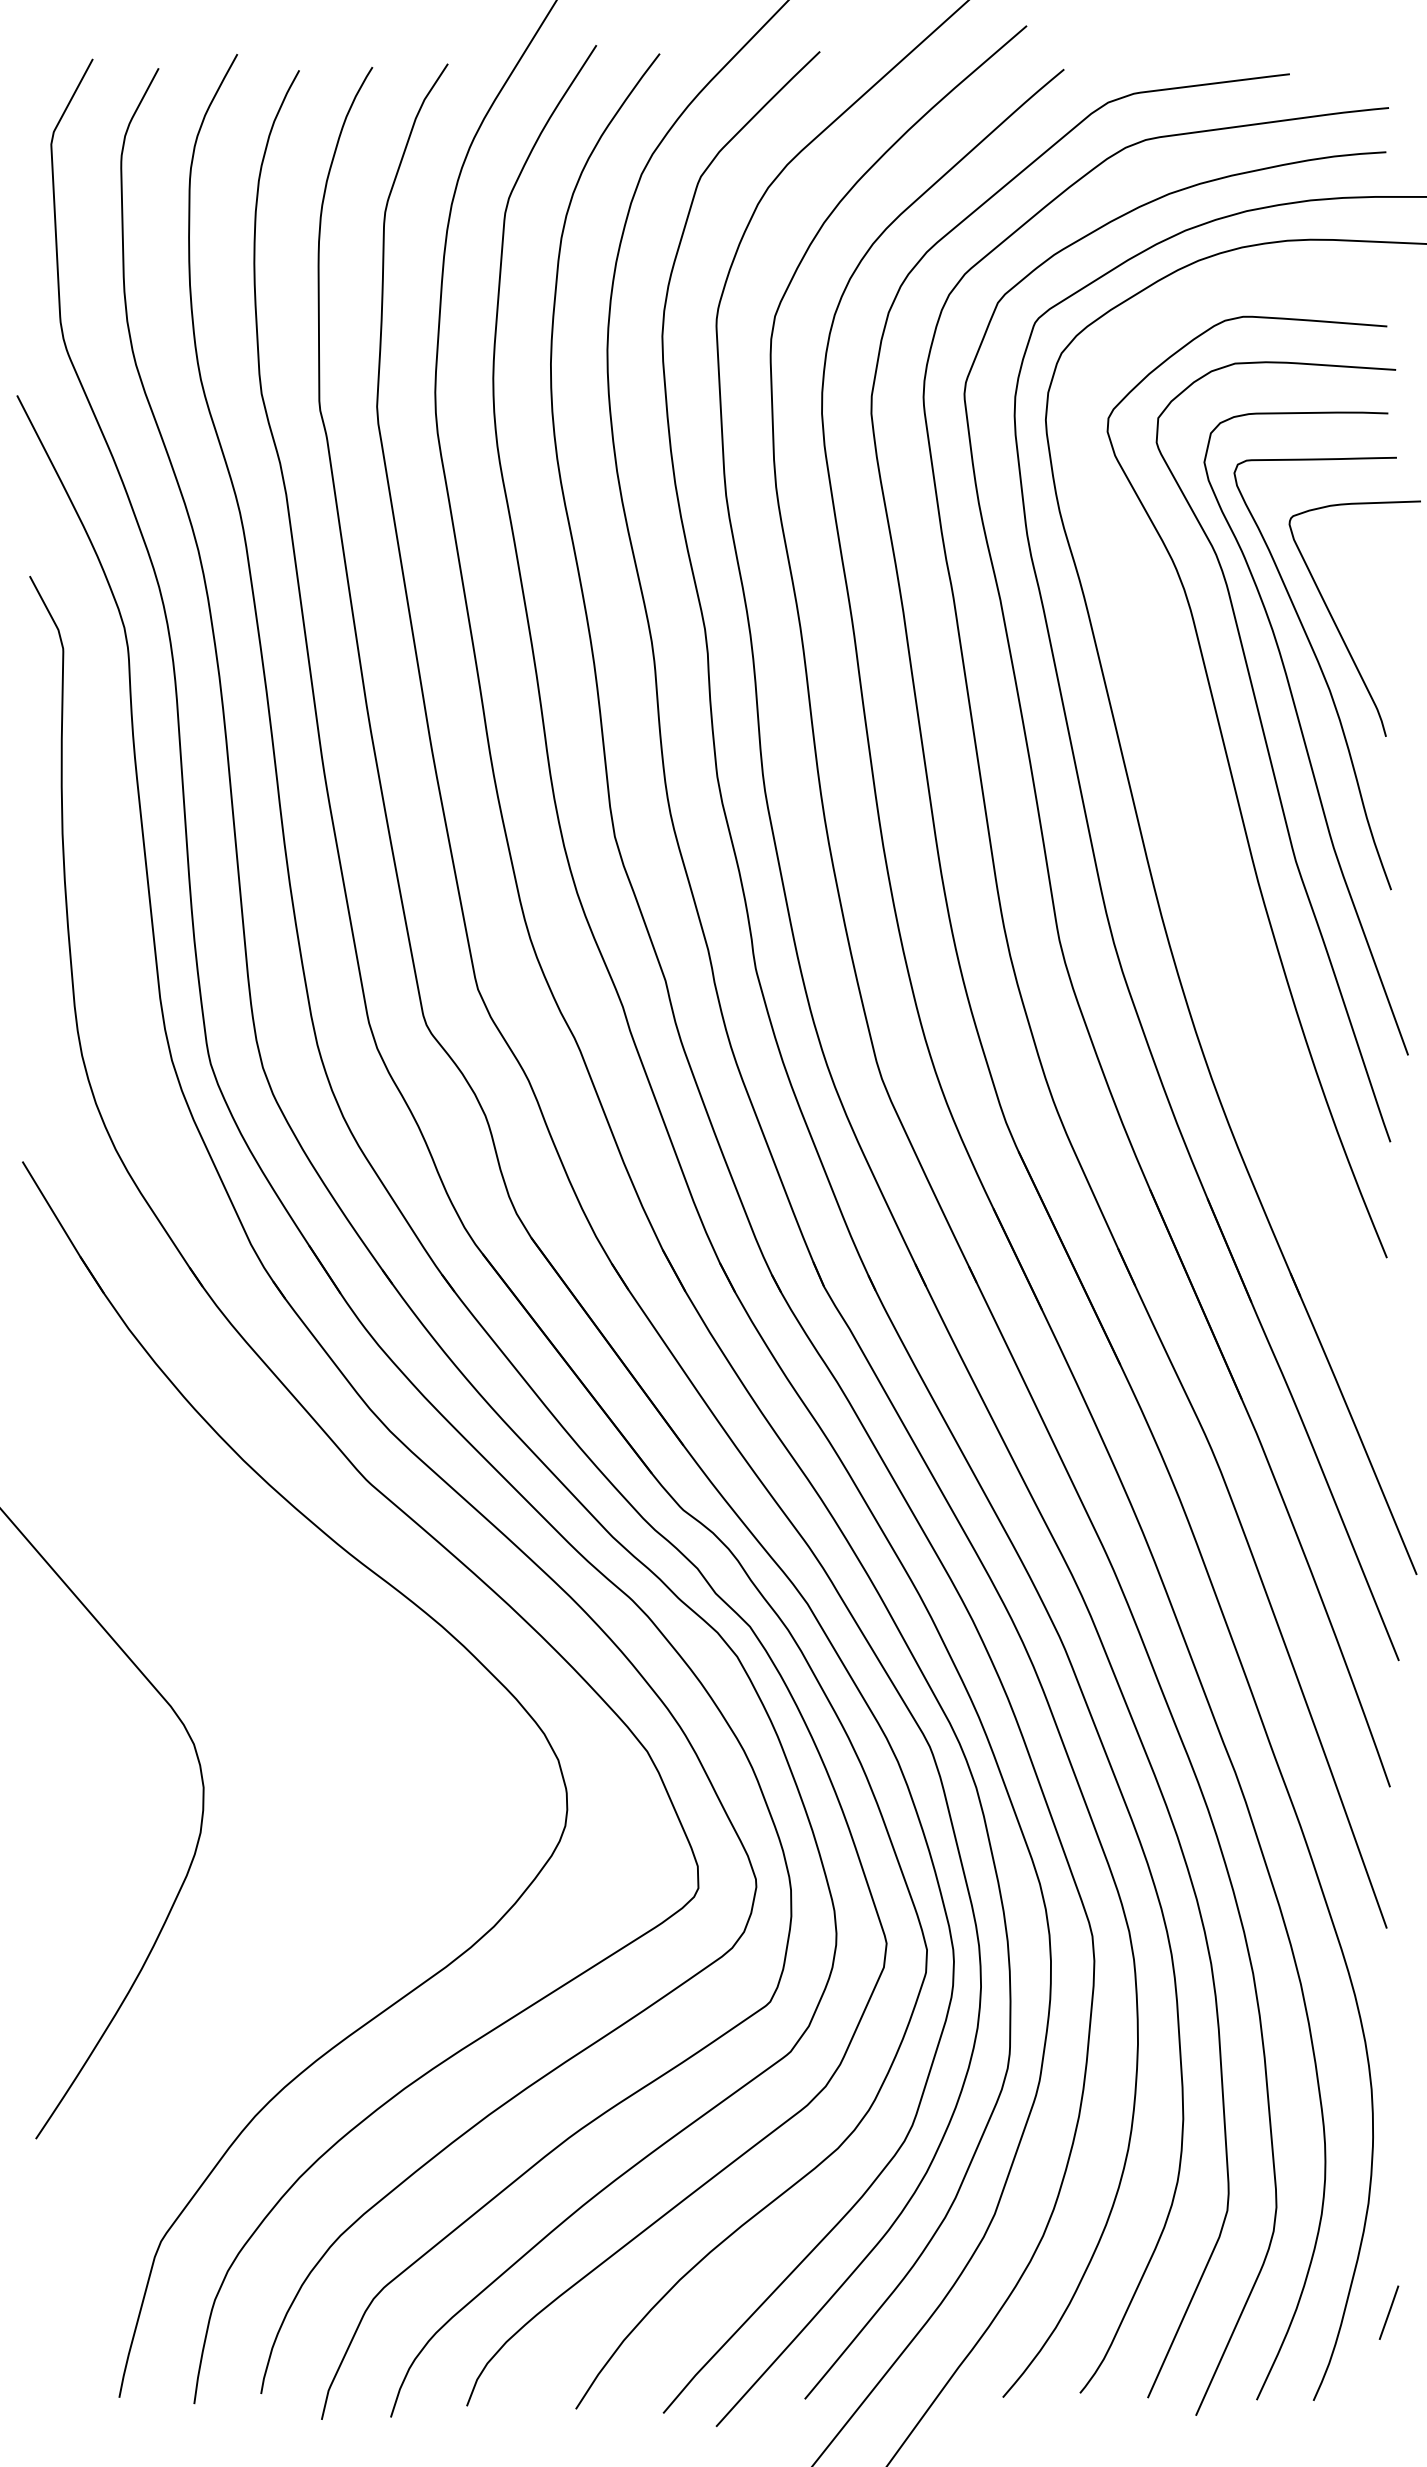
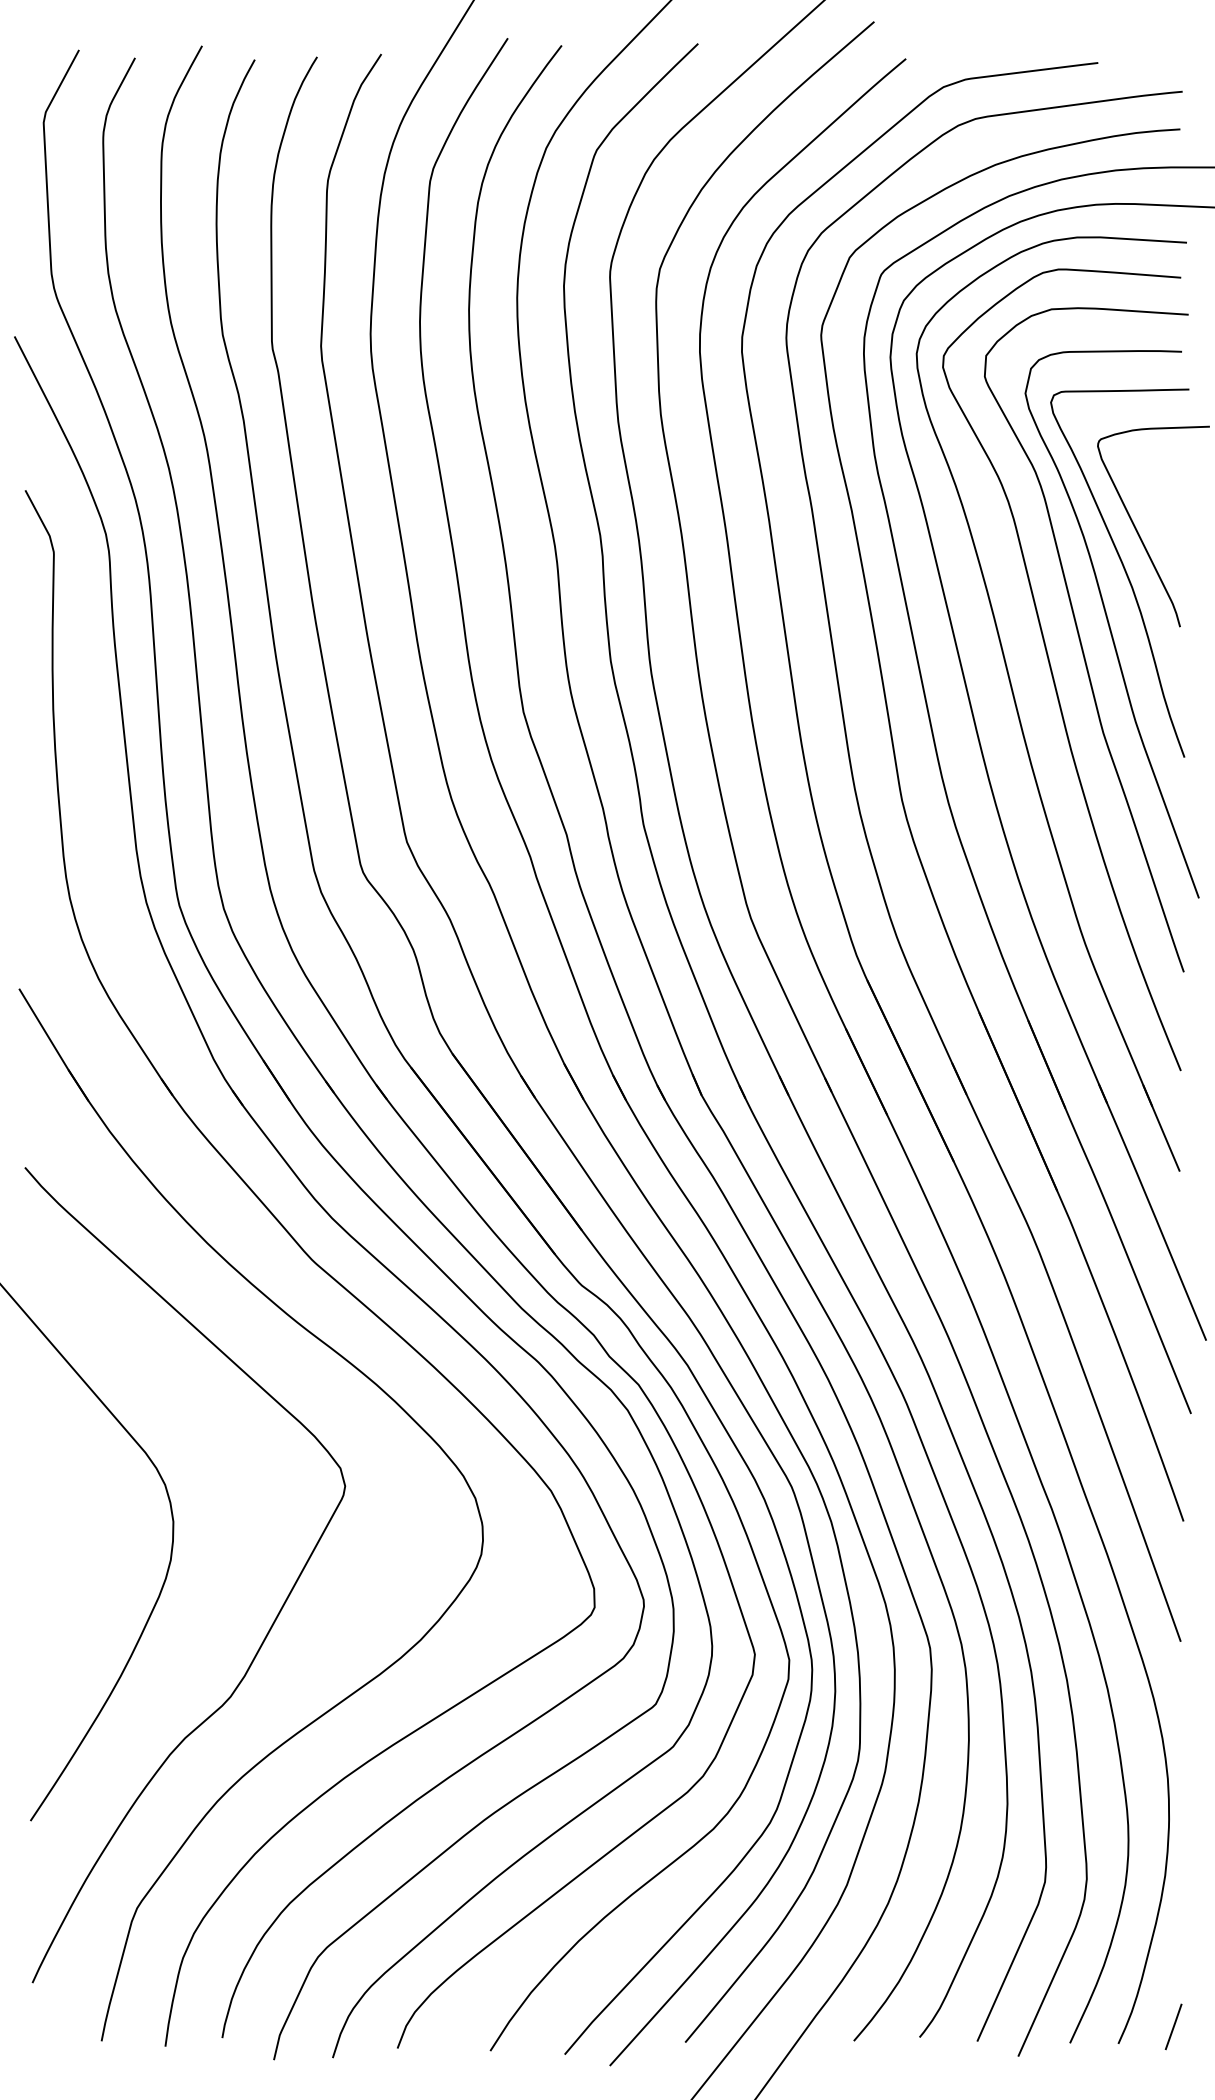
part: (1196, 834) -> (1018, 710), added
curve: (317, 1910) -> (270, 1626), added
line: (1388, 2312) -> (1173, 2026), moved

